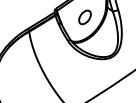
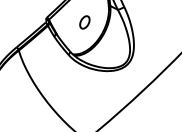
part: (84, 17) -> (84, 22), size x0.7

